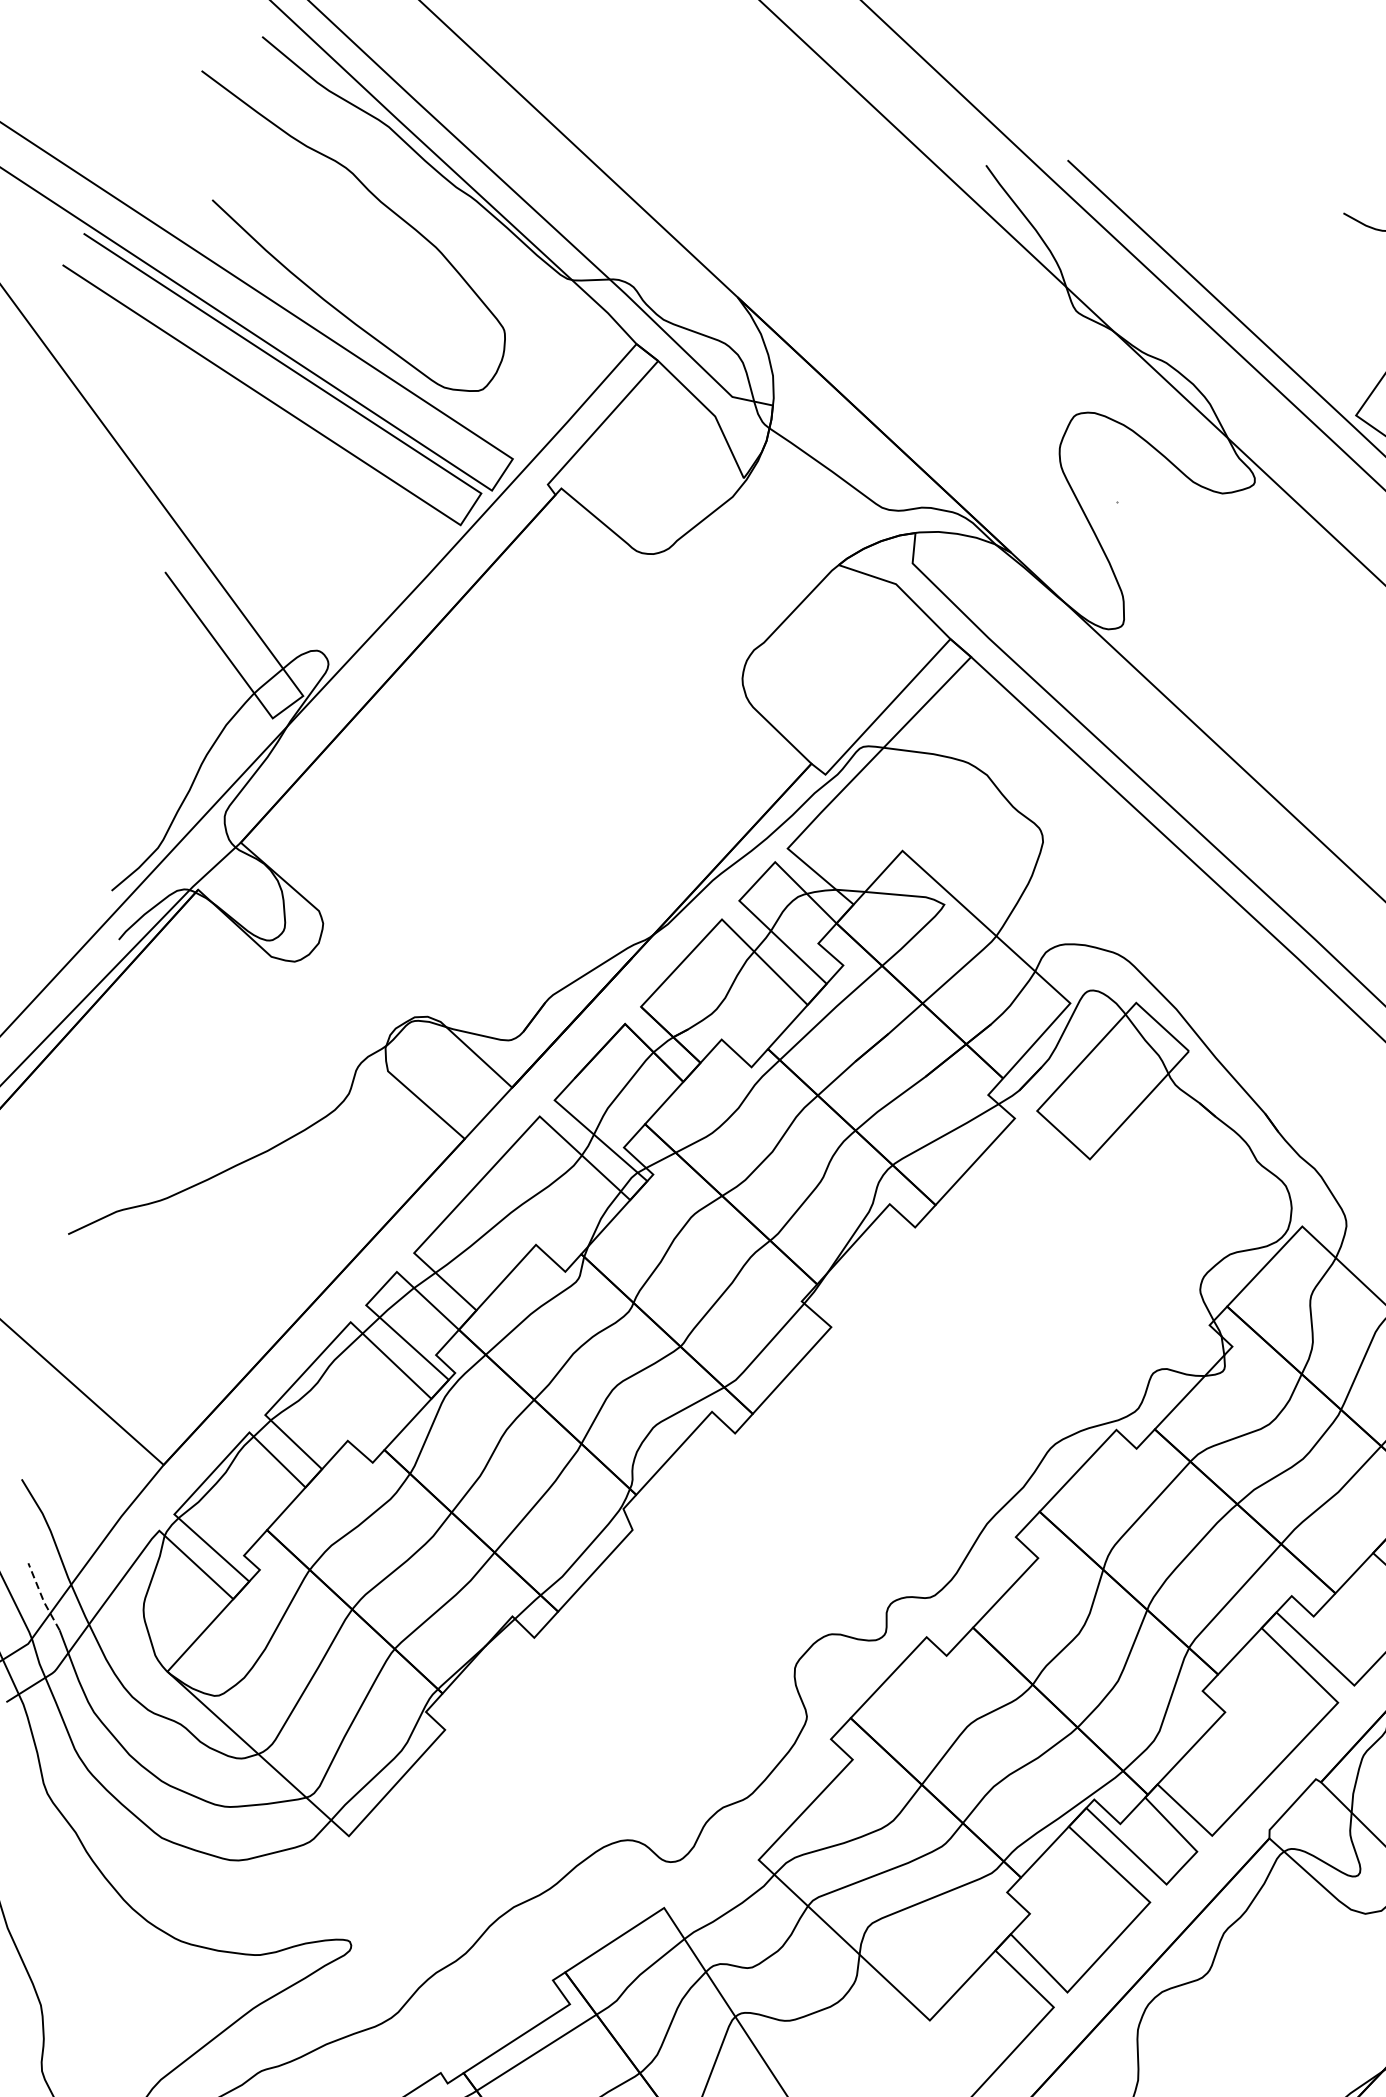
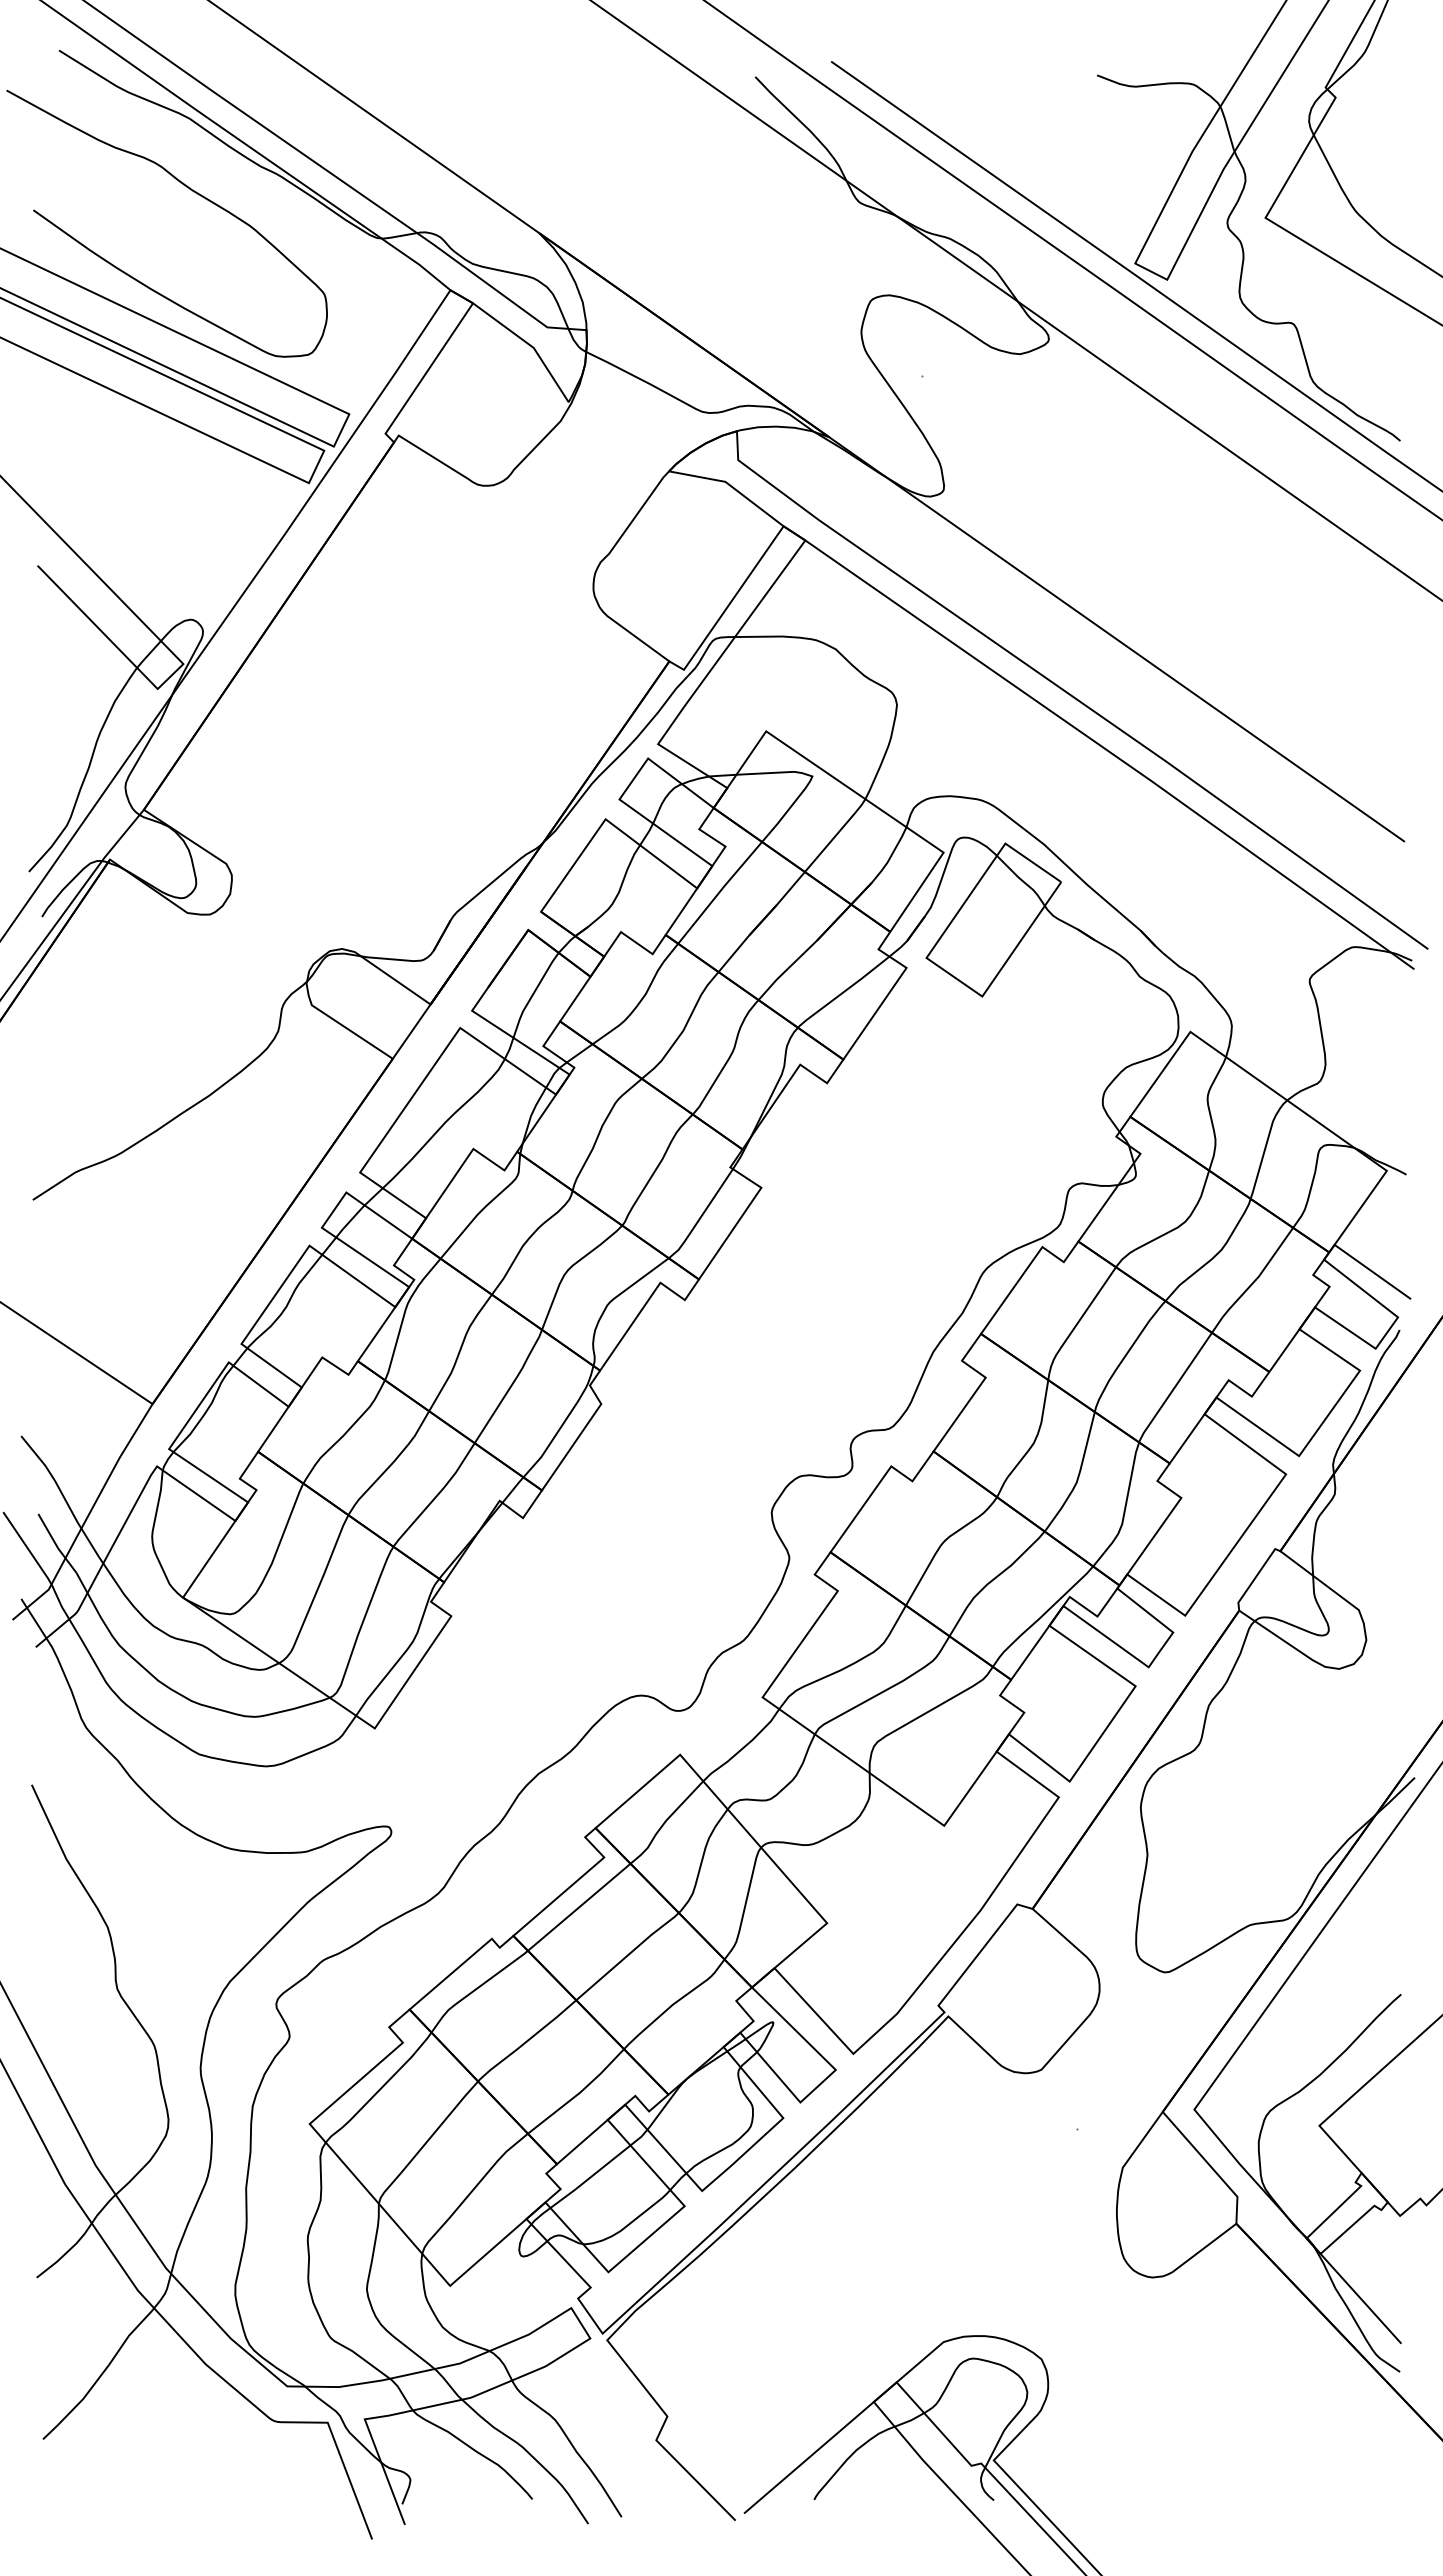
line: (42, 1598) -> (56, 1545), dashed -> solid

